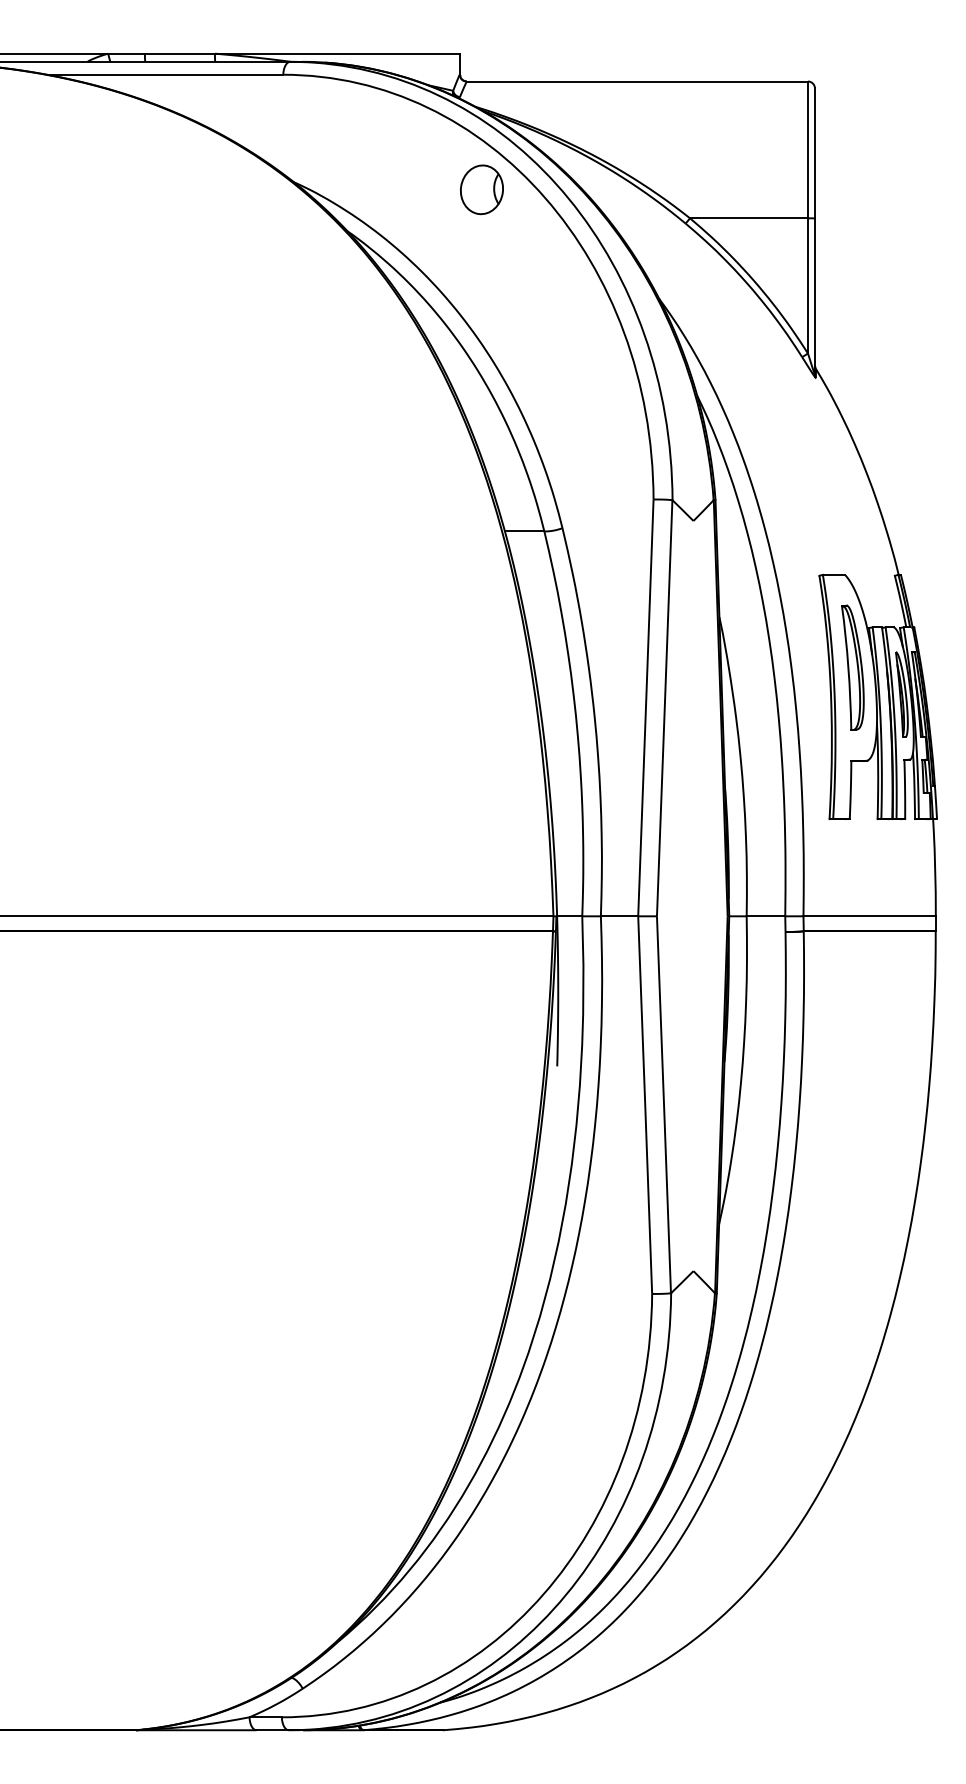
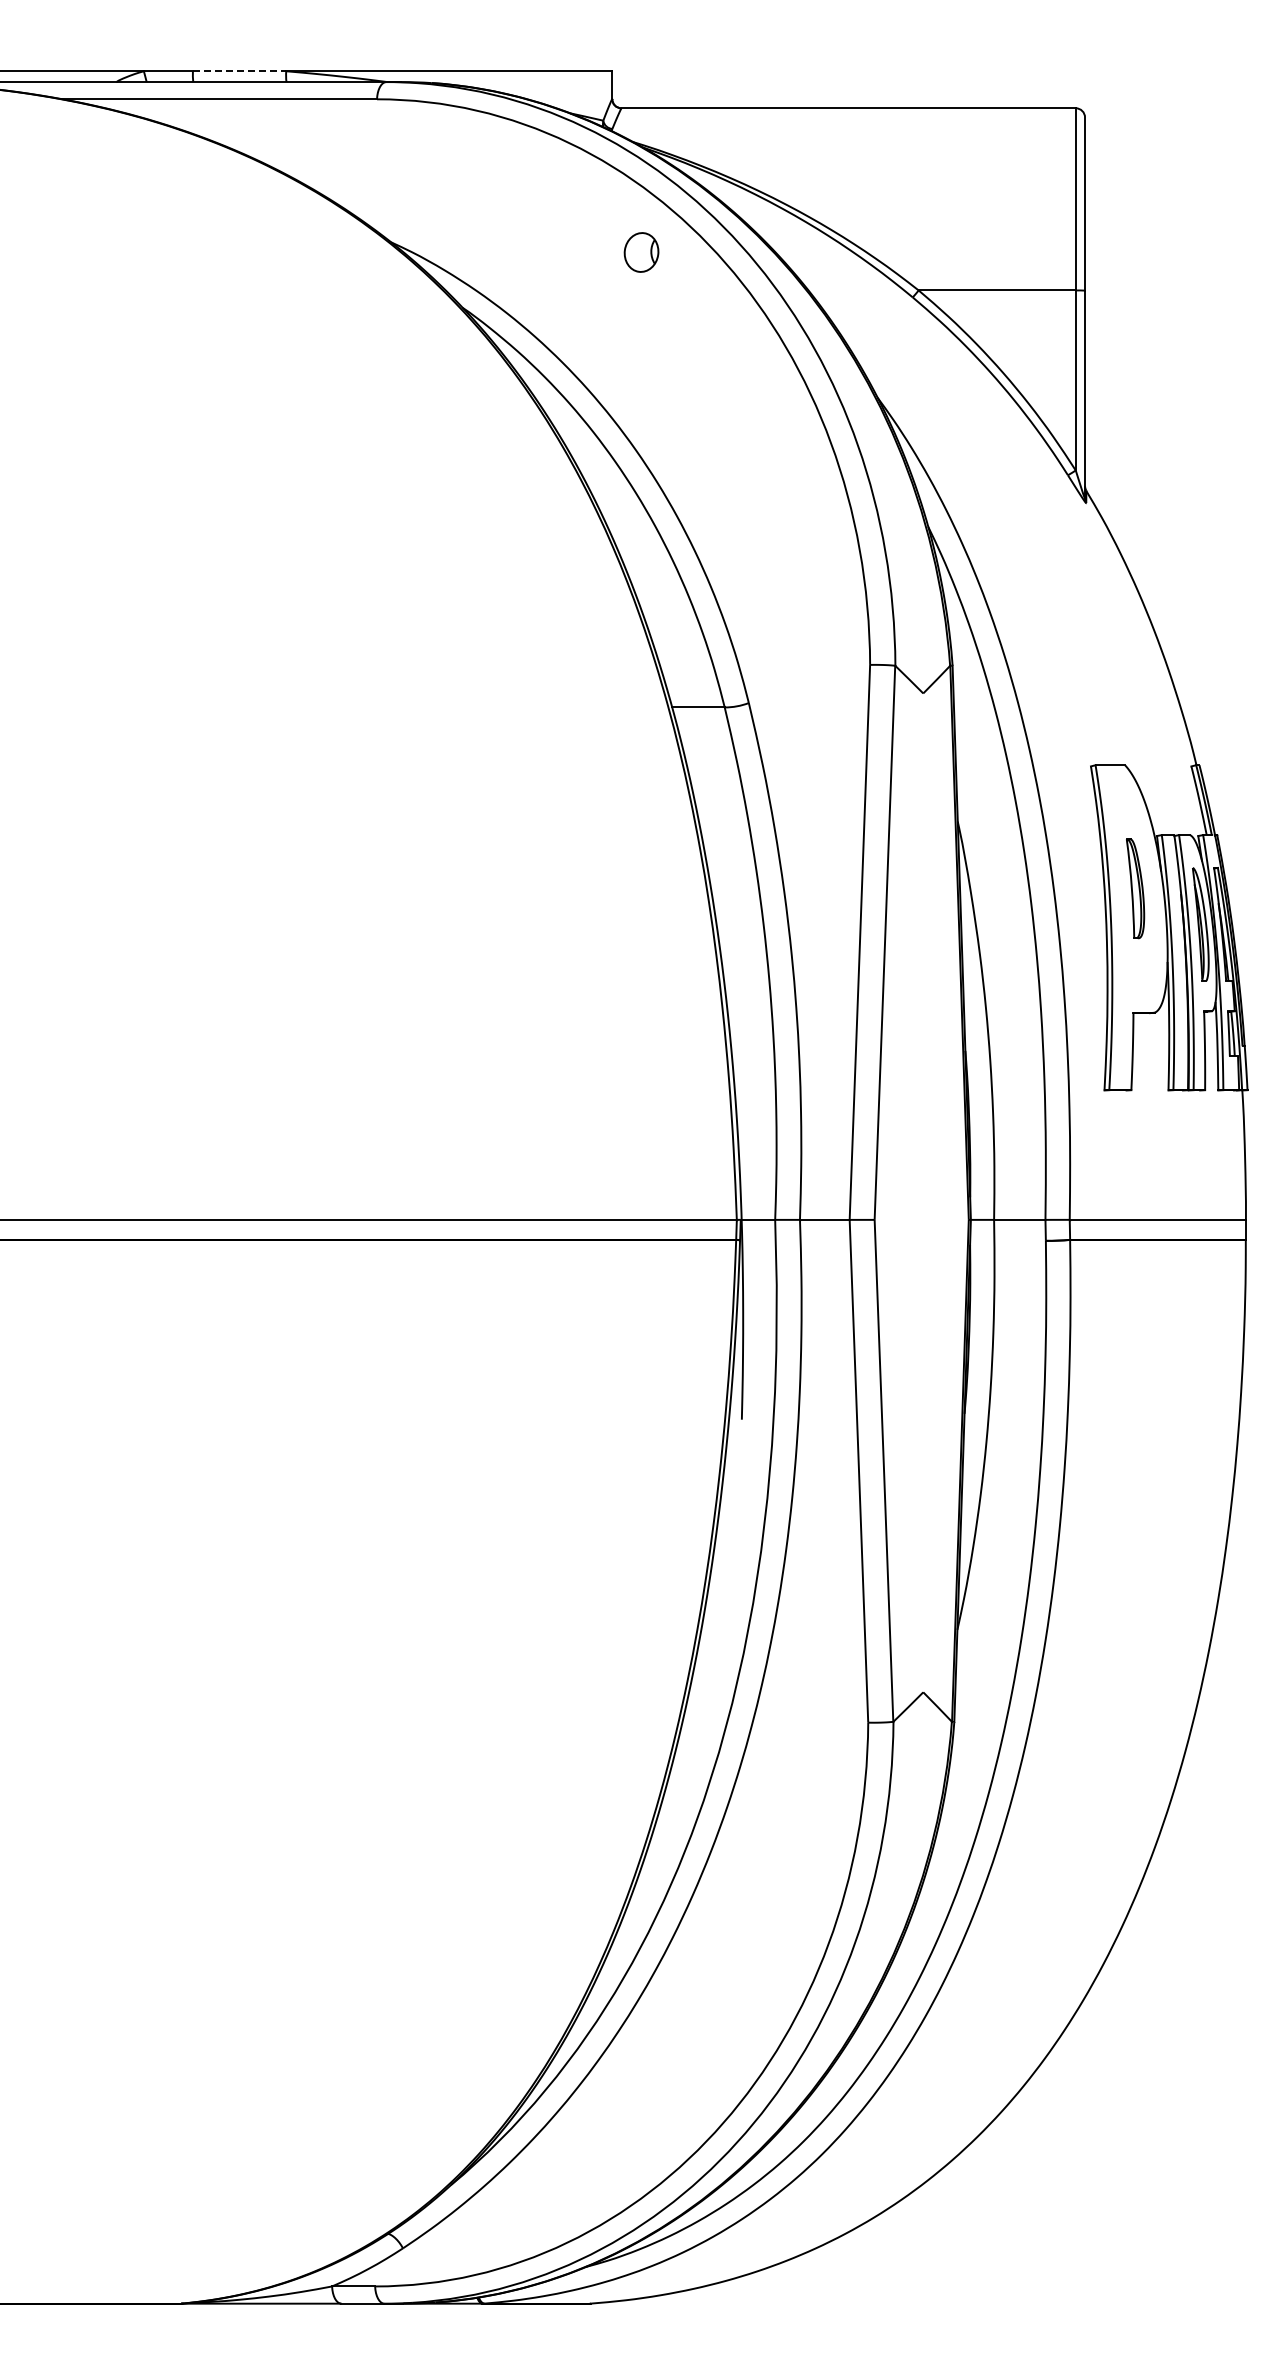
line: (179, 53) -> (239, 71), solid -> dashed
part: (481, 189) -> (641, 252), size x0.6
part: (852, 667) -> (1135, 888), size x0.6

